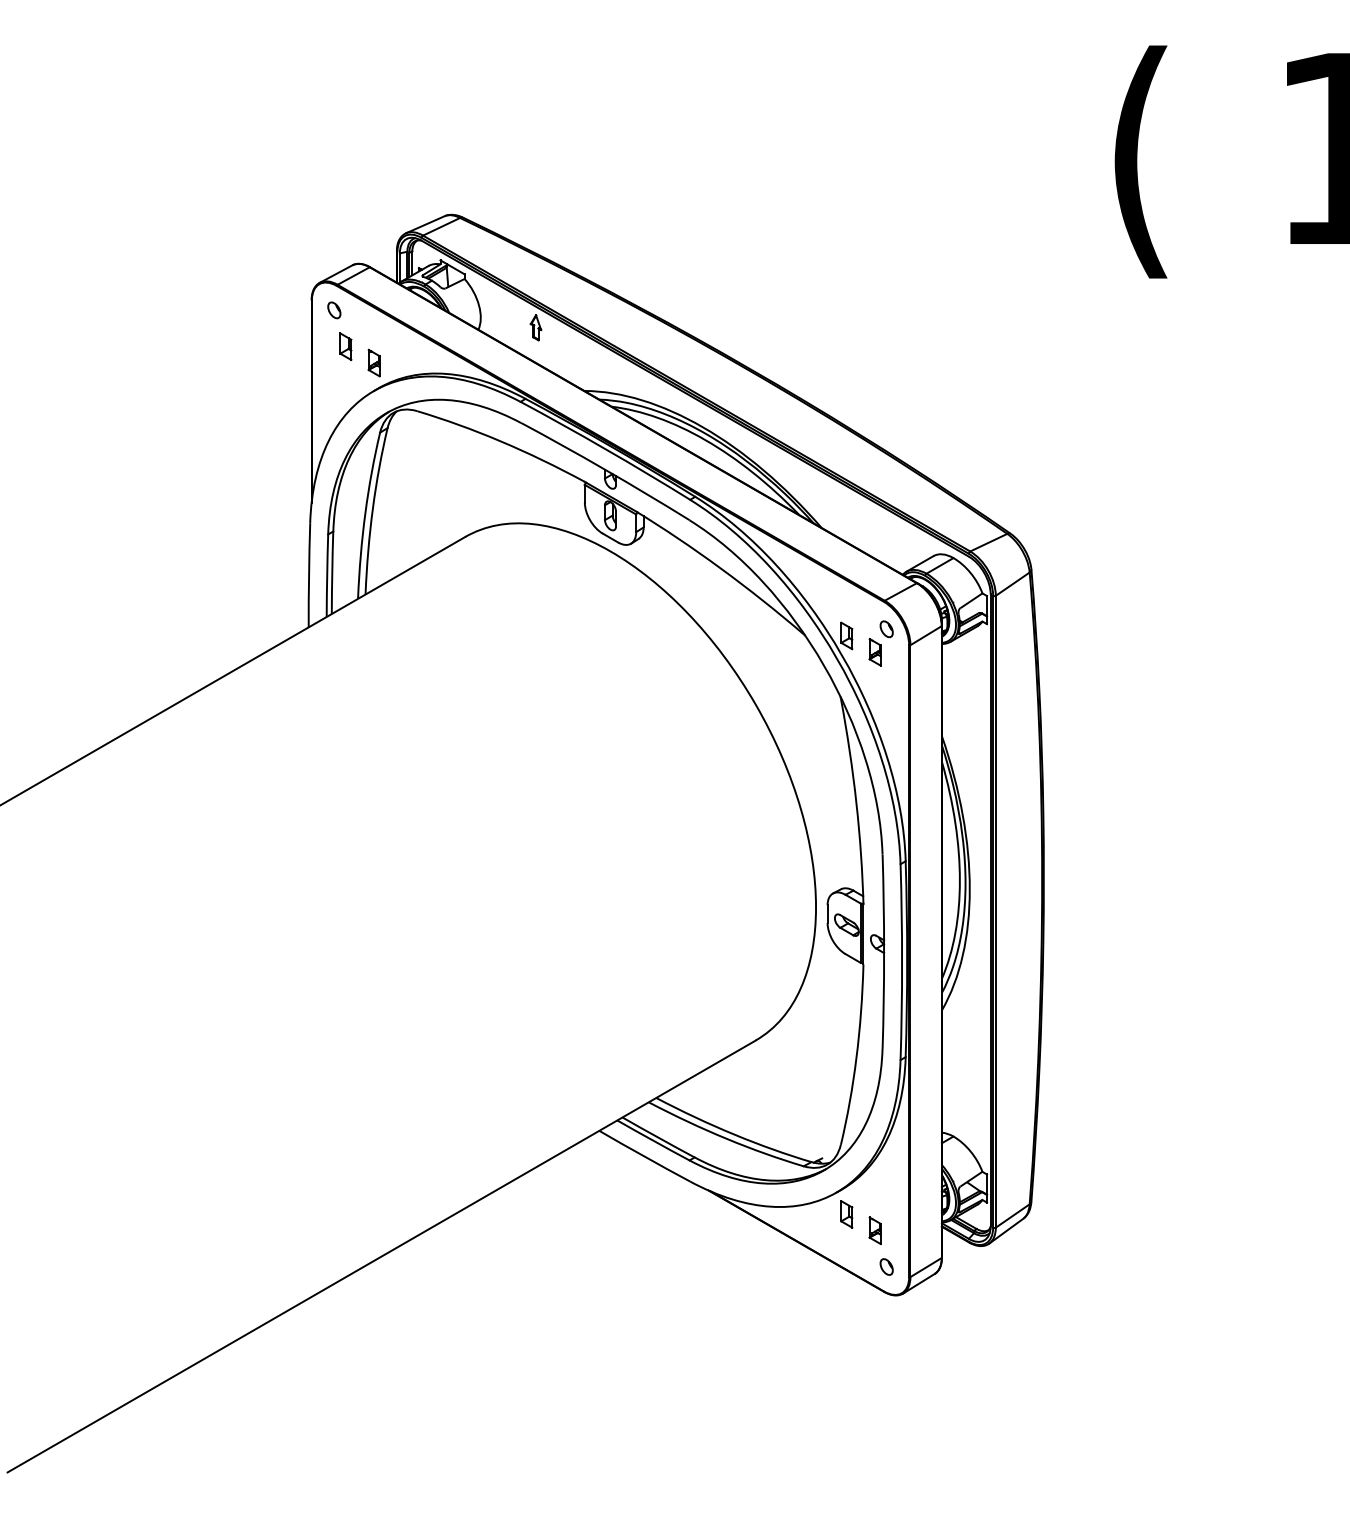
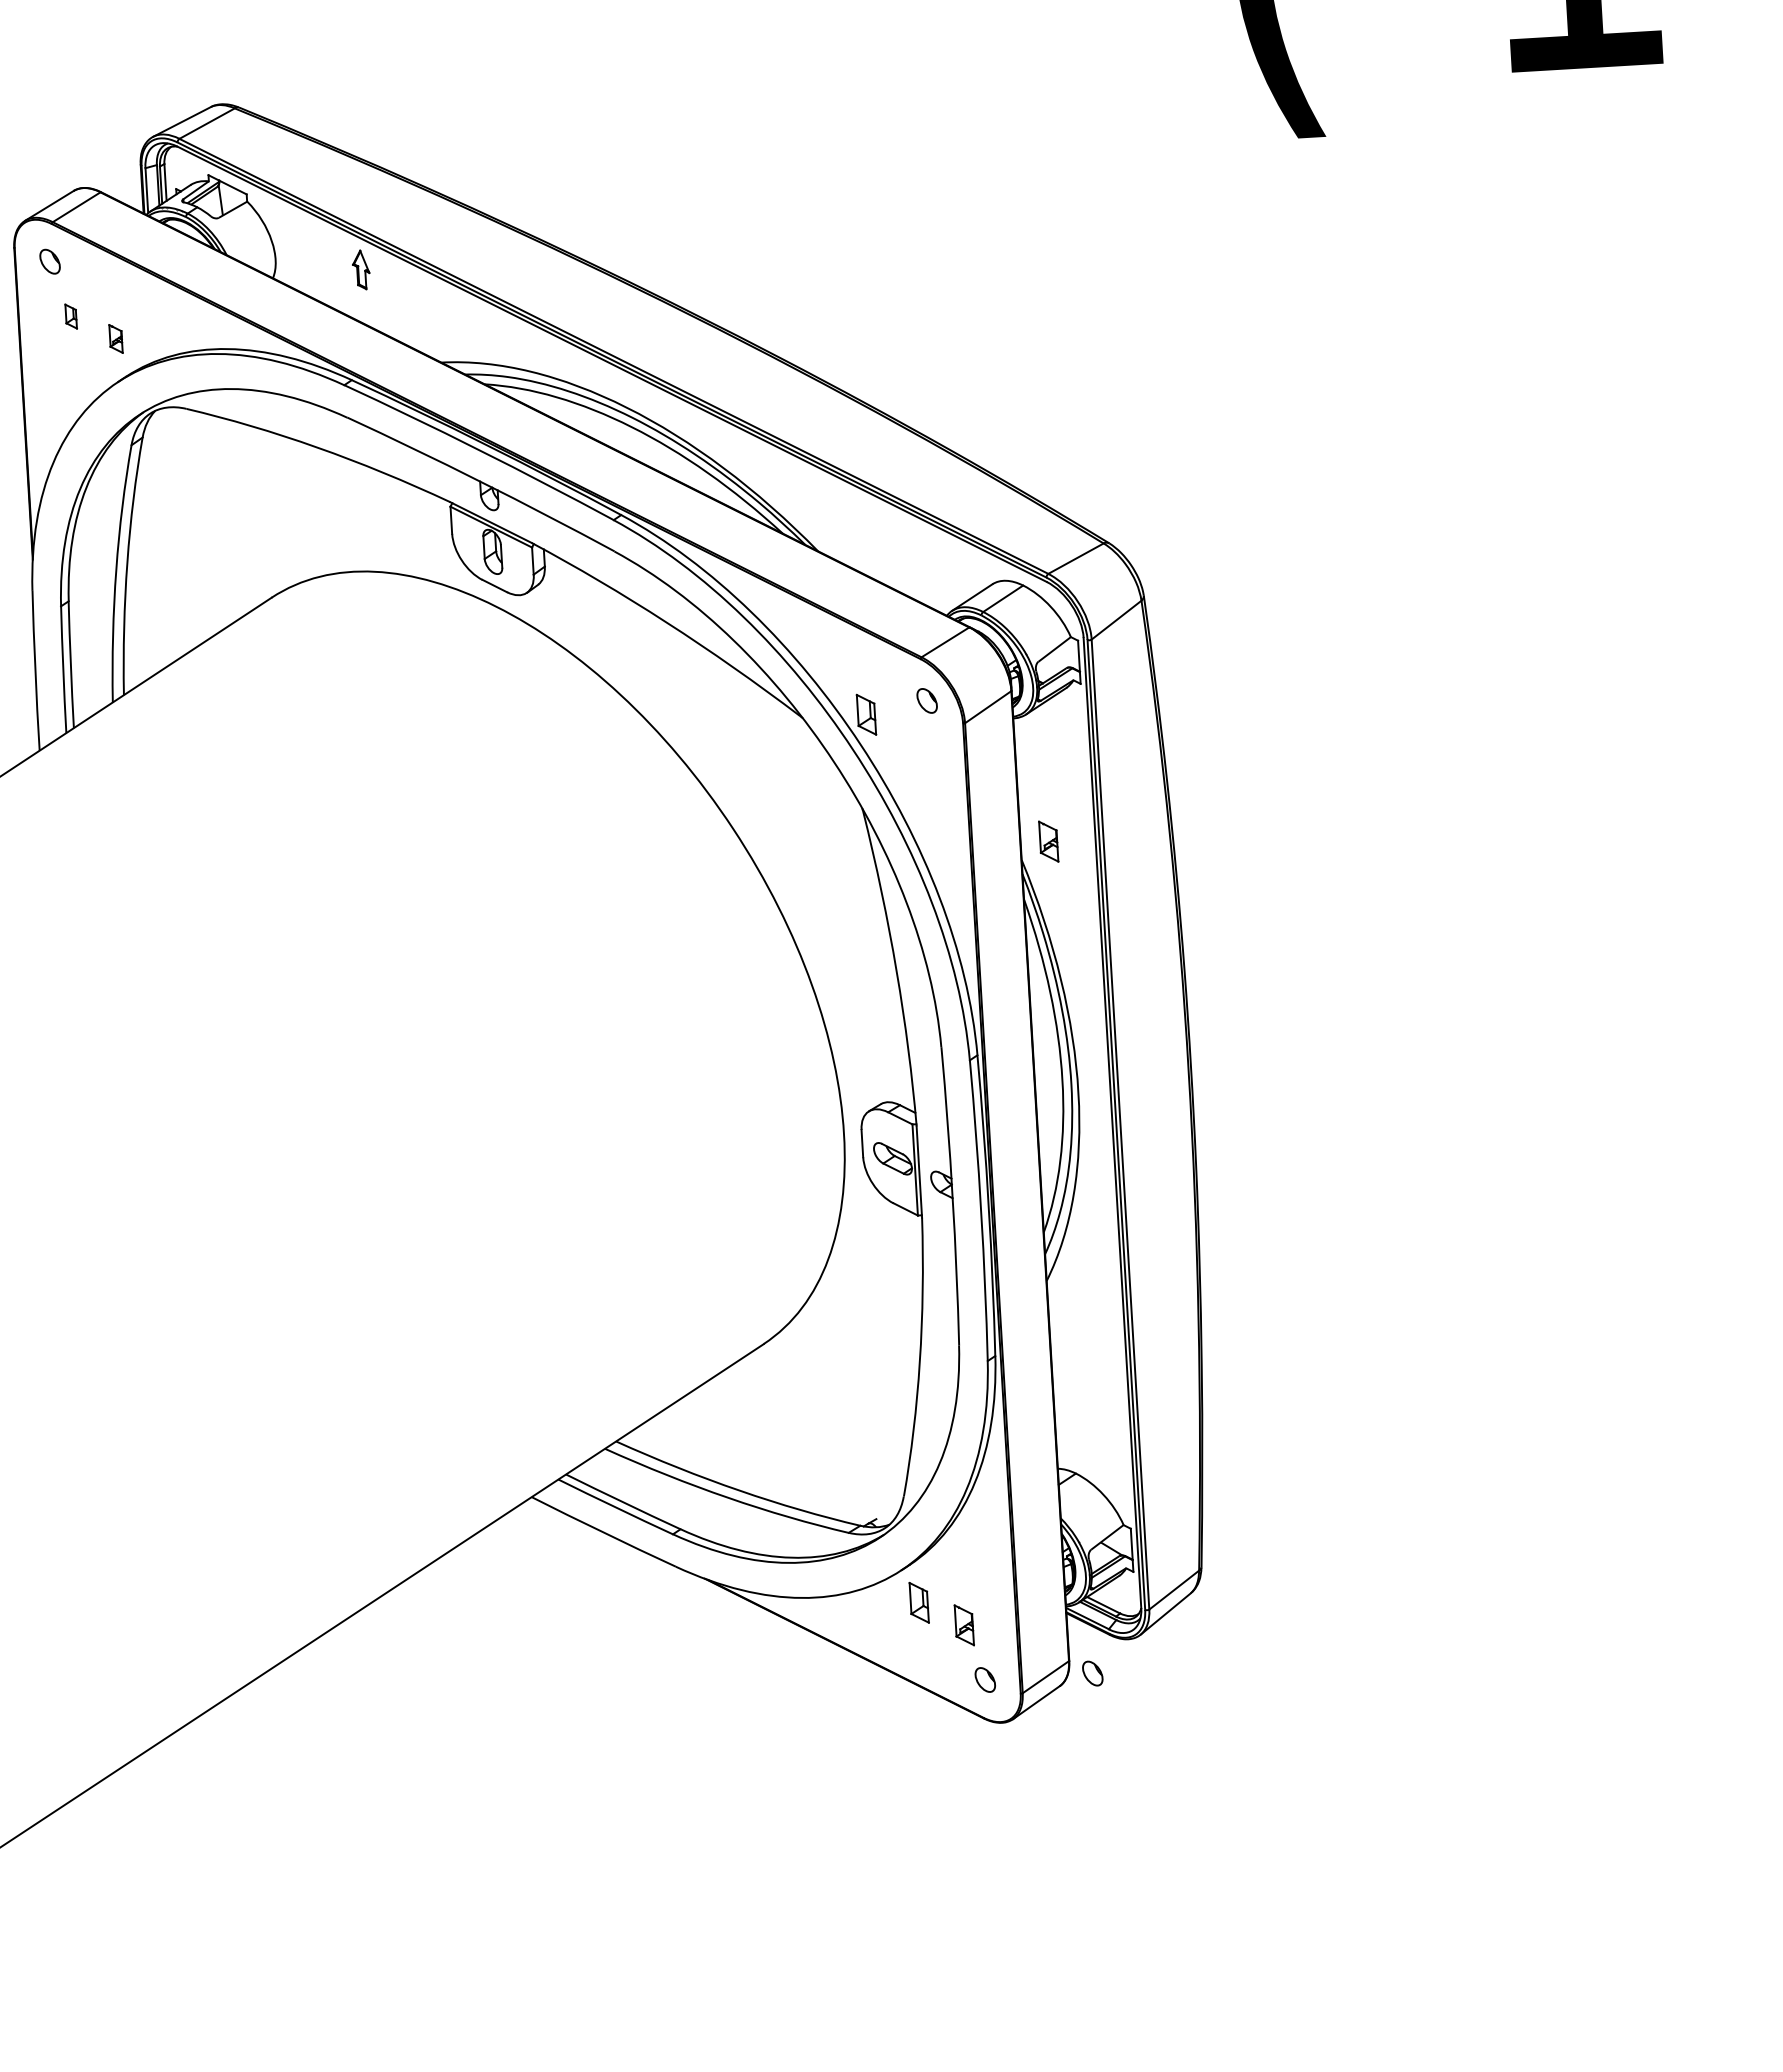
part: (345, 346) -> (70, 316), size x0.6
part: (373, 362) -> (114, 338), size x0.7
part: (874, 652) -> (1047, 841), moved
part: (956, 1266) -> (1092, 1672), added

